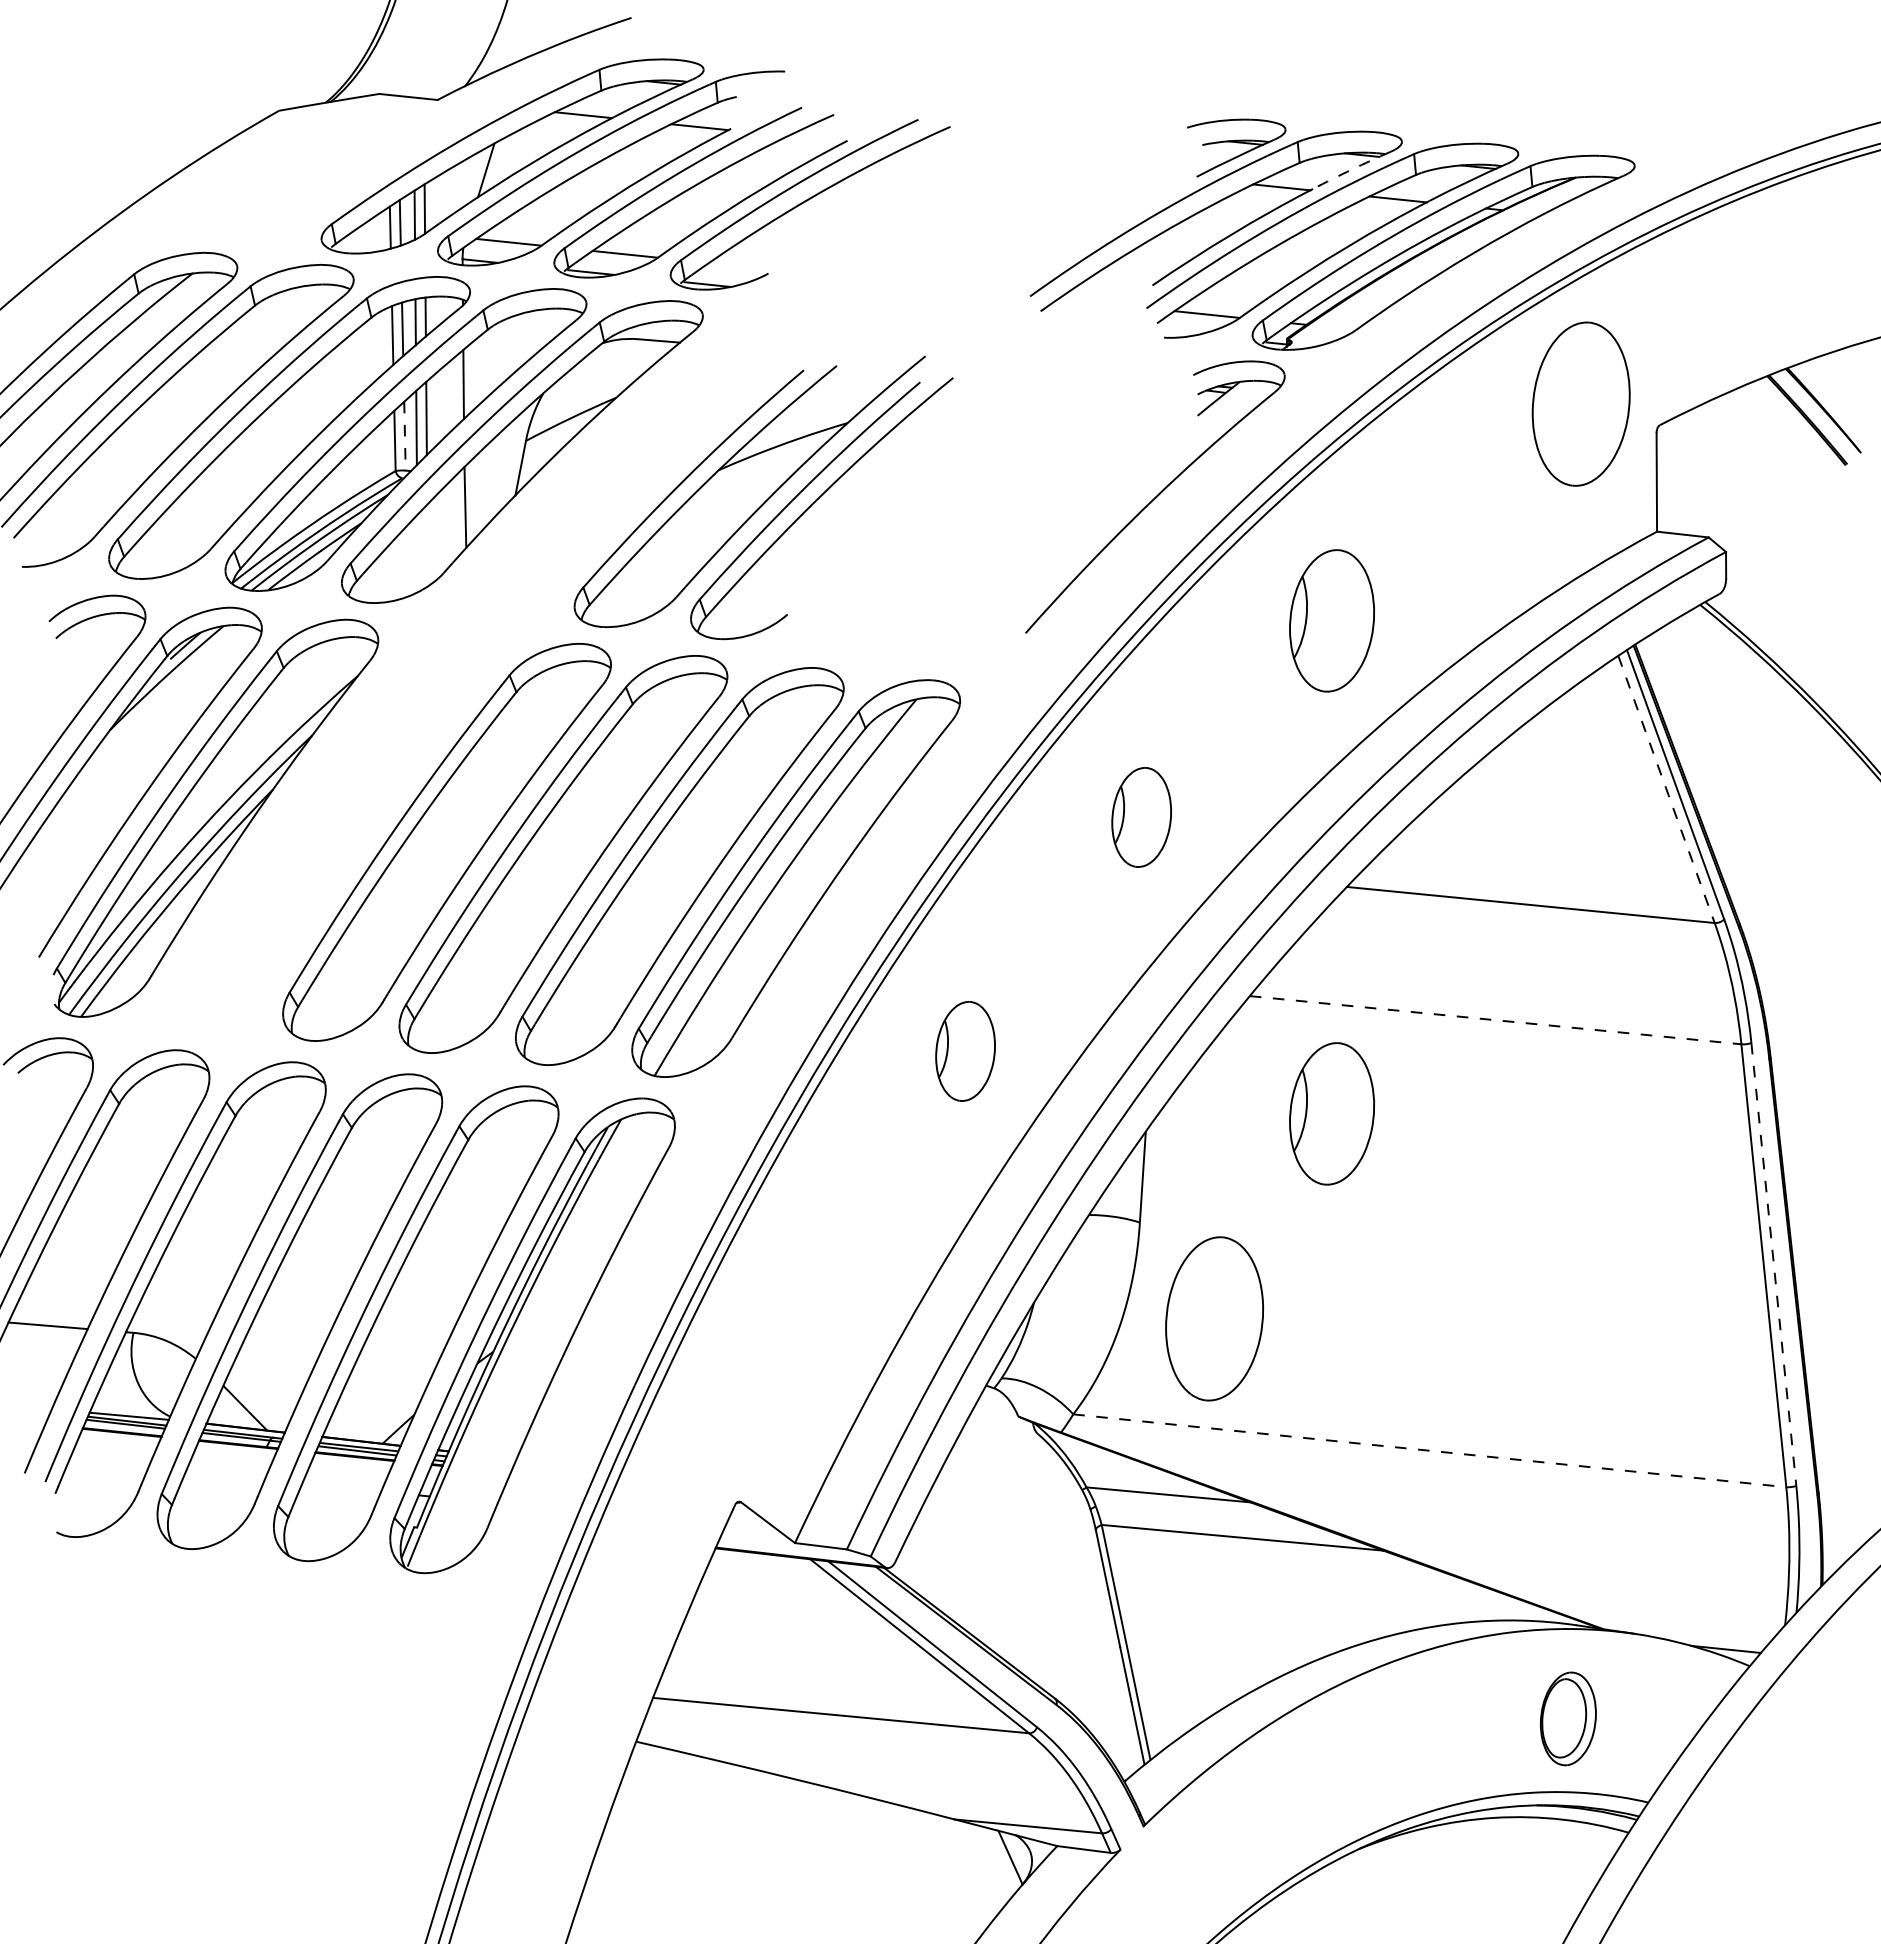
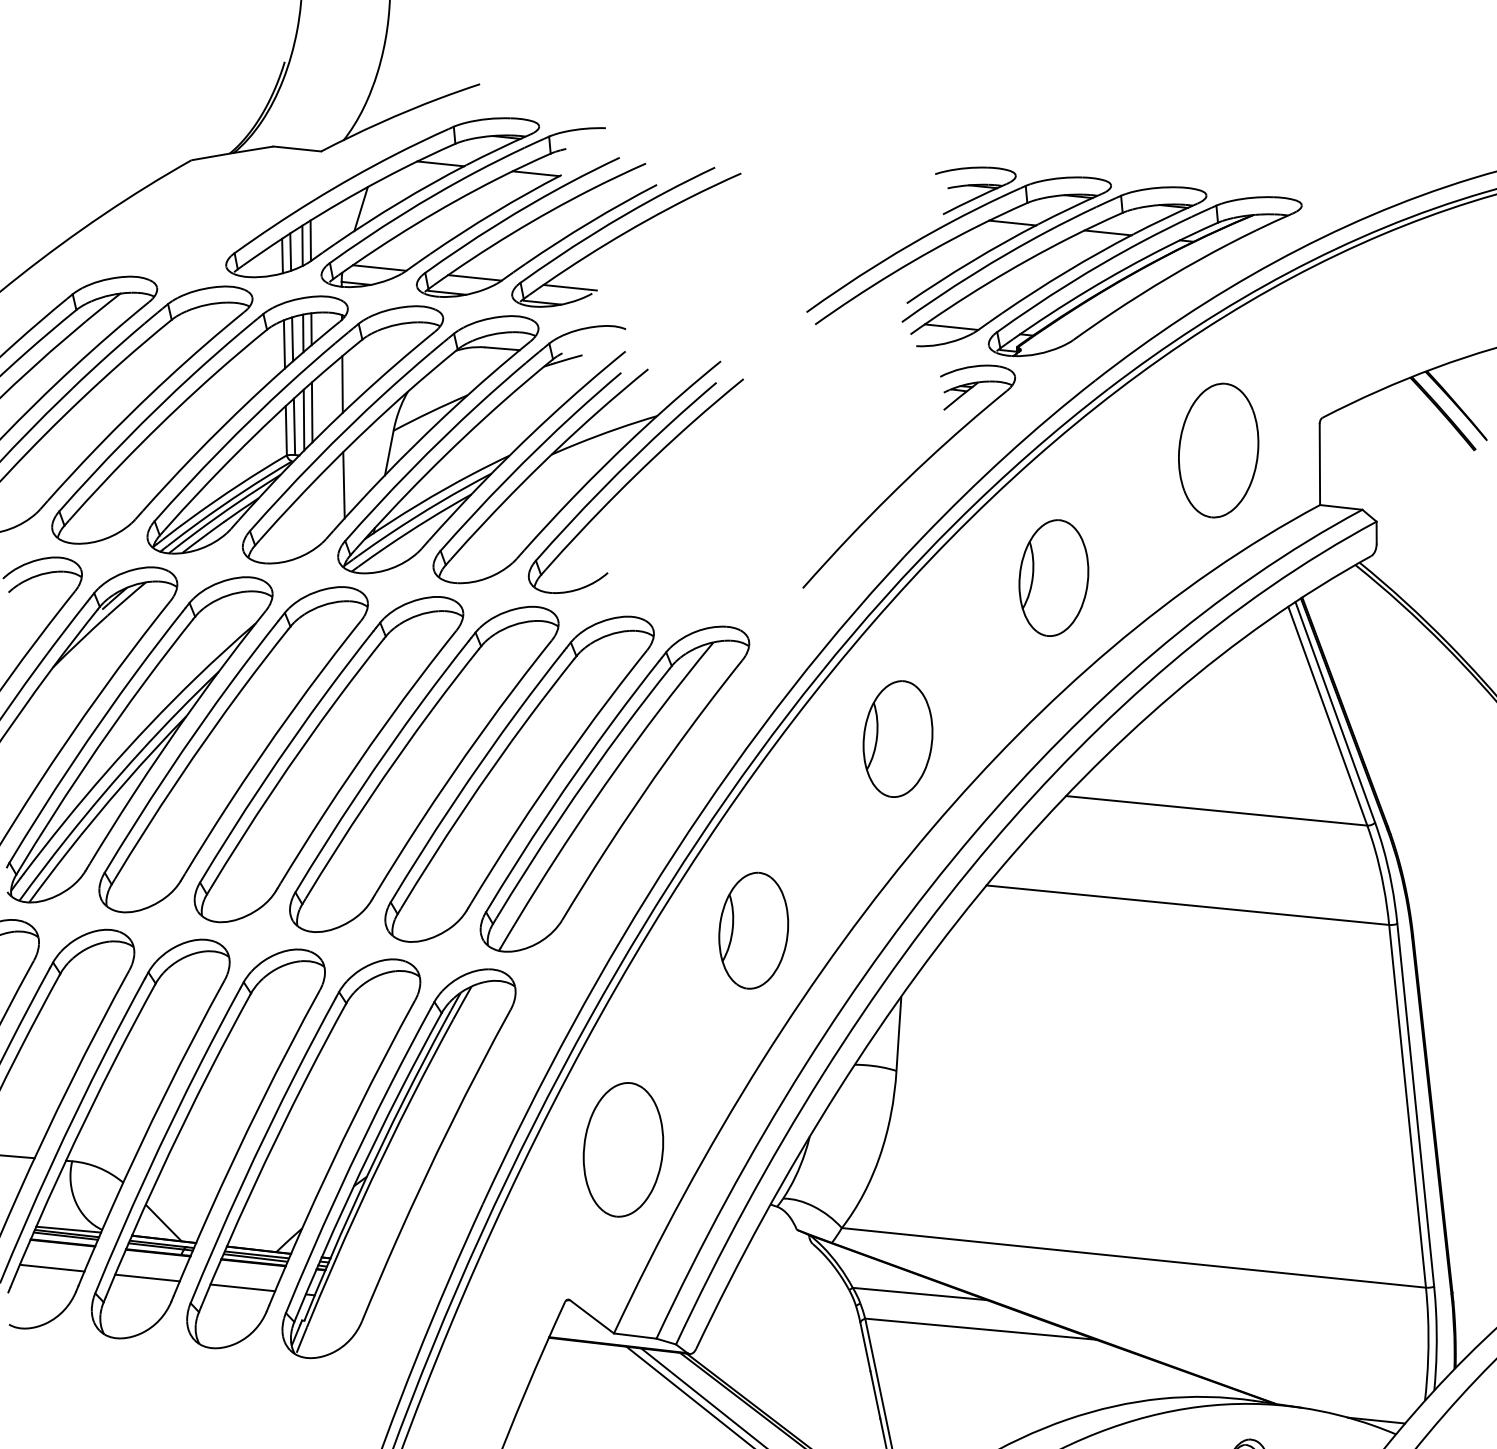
arc: (1351, 169) -> (1069, 208), dashed -> solid
line: (741, 266) -> (570, 287), added
part: (1580, 403) -> (1218, 450), moved
line: (404, 436) -> (294, 427), dashed -> solid
part: (642, 482) -> (489, 464), added
line: (1666, 789) -> (1327, 716), dashed -> solid
part: (1141, 817) -> (897, 739), size x1.43
part: (330, 829) -> (233, 748), added
line: (1495, 1020) -> (1187, 905), dashed -> solid
part: (965, 1051) -> (753, 930), size x1.43
part: (1331, 1113) -> (1053, 981), removed
line: (1773, 1264) -> (1415, 1105), dashed -> solid
part: (1214, 1318) -> (623, 1149), moved
line: (1430, 1450) -> (1134, 1257), dashed -> solid
line: (108, 1463) -> (51, 1268), added
line: (225, 1475) -> (147, 1278), added
line: (341, 1487) -> (242, 1287), added

